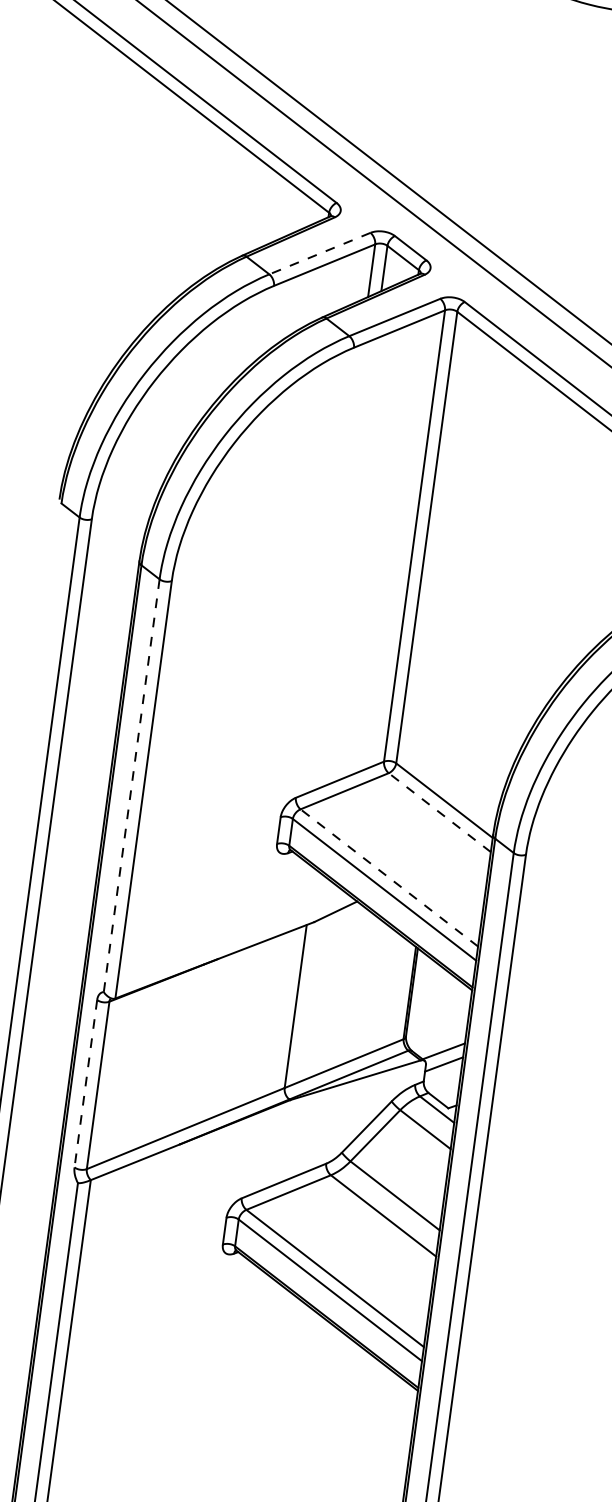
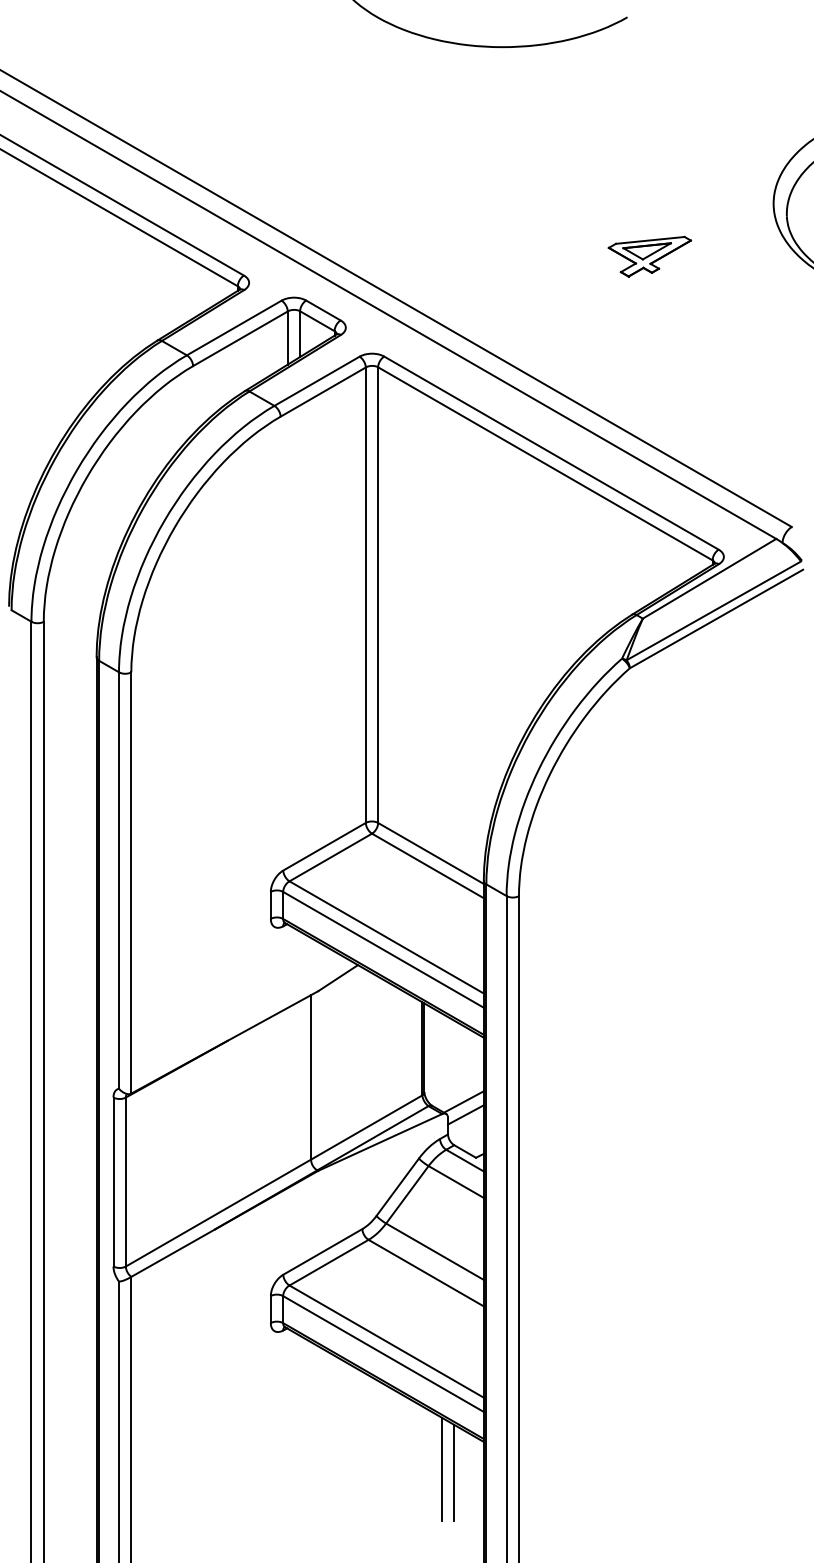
line: (320, 254) -> (234, 328), dashed -> solid
line: (132, 786) -> (119, 881), dashed -> solid
line: (439, 812) -> (427, 865), dashed -> solid
line: (389, 877) -> (386, 937), dashed -> solid
line: (85, 1084) -> (113, 1182), dashed -> solid
line: (372, 1412) -> (441, 1469), added
line: (384, 1417) -> (454, 1472), added

